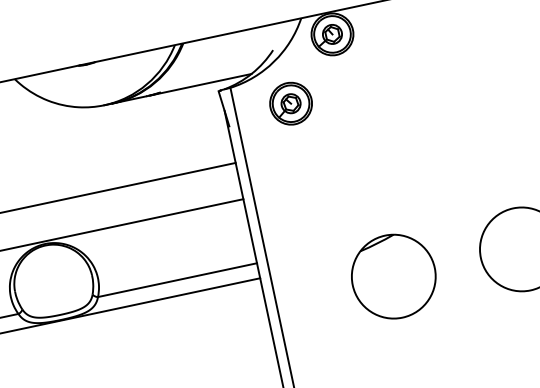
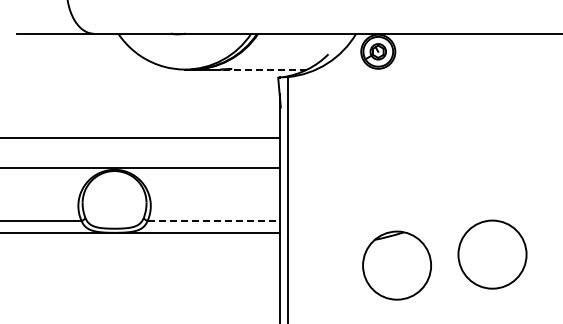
line: (201, 84) -> (265, 69), solid -> dashed
part: (290, 103) -> (333, 99), removed
part: (393, 276) -> (396, 265), moved
line: (178, 279) -> (214, 220), solid -> dashed

